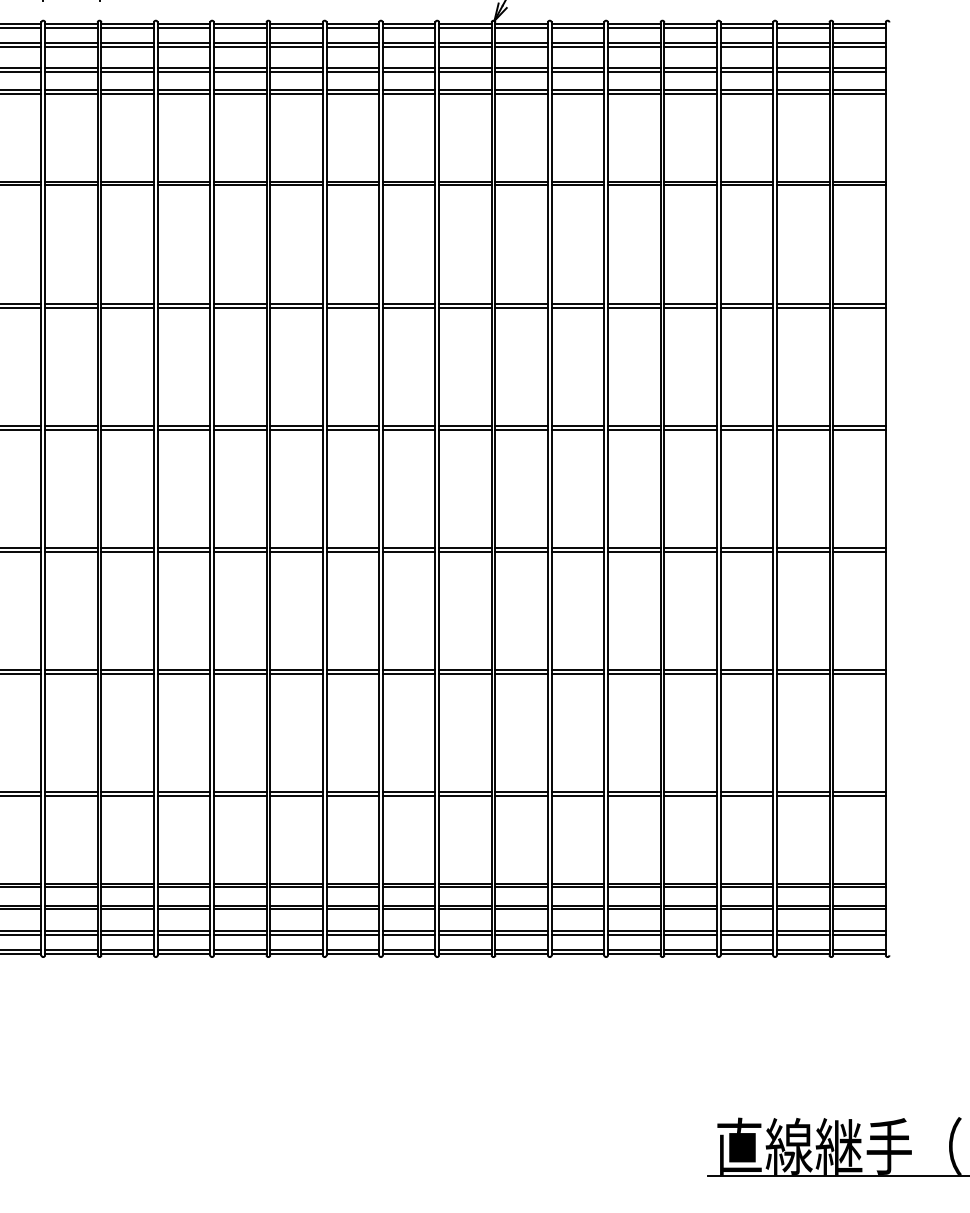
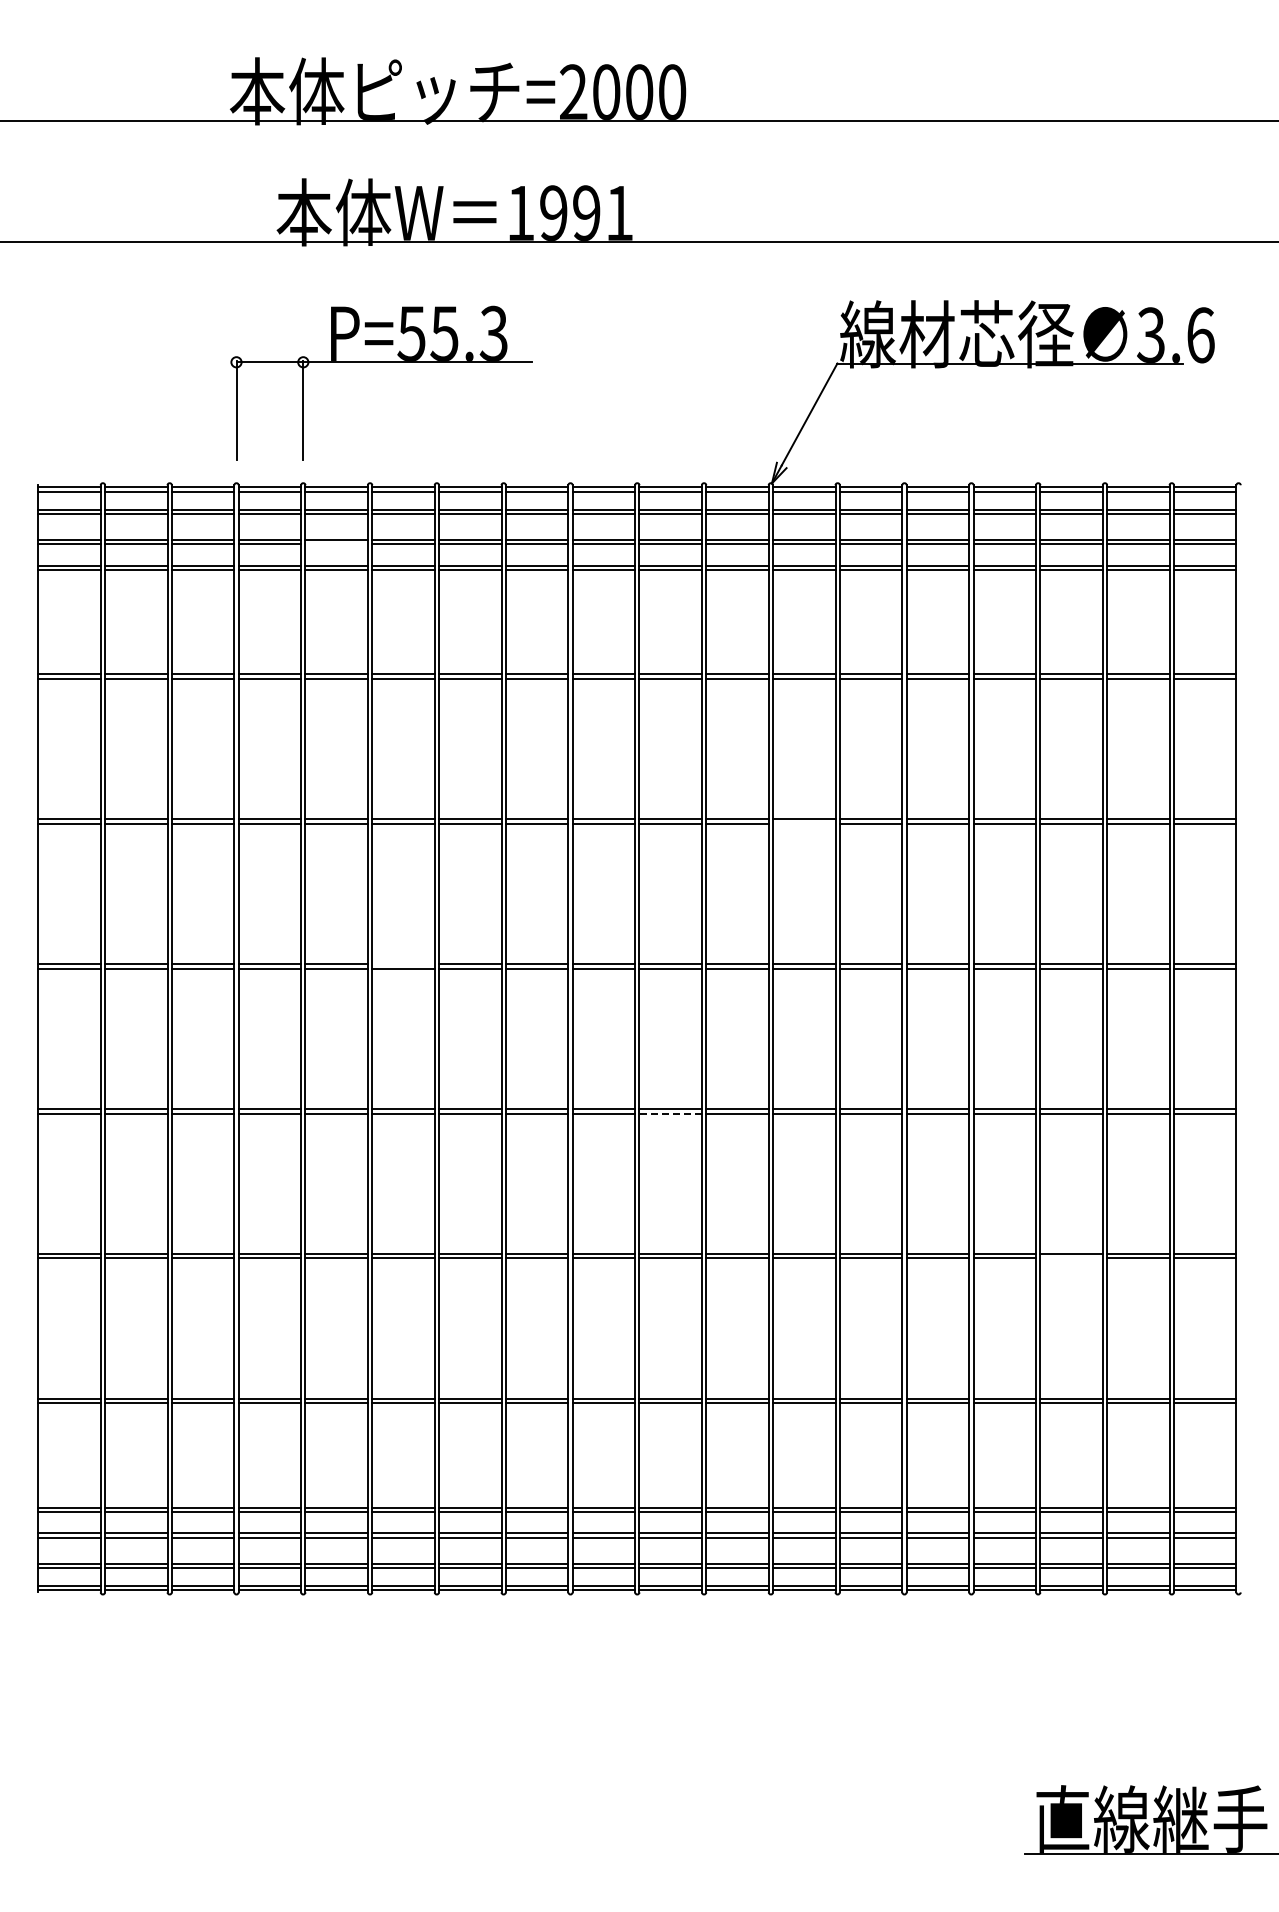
line: (127, 72) -> (336, 544), removed
line: (521, 307) -> (804, 823), removed
line: (183, 426) -> (403, 964), removed
line: (408, 551) -> (670, 1113), solid -> dashed
line: (746, 673) -> (1071, 1258), removed

